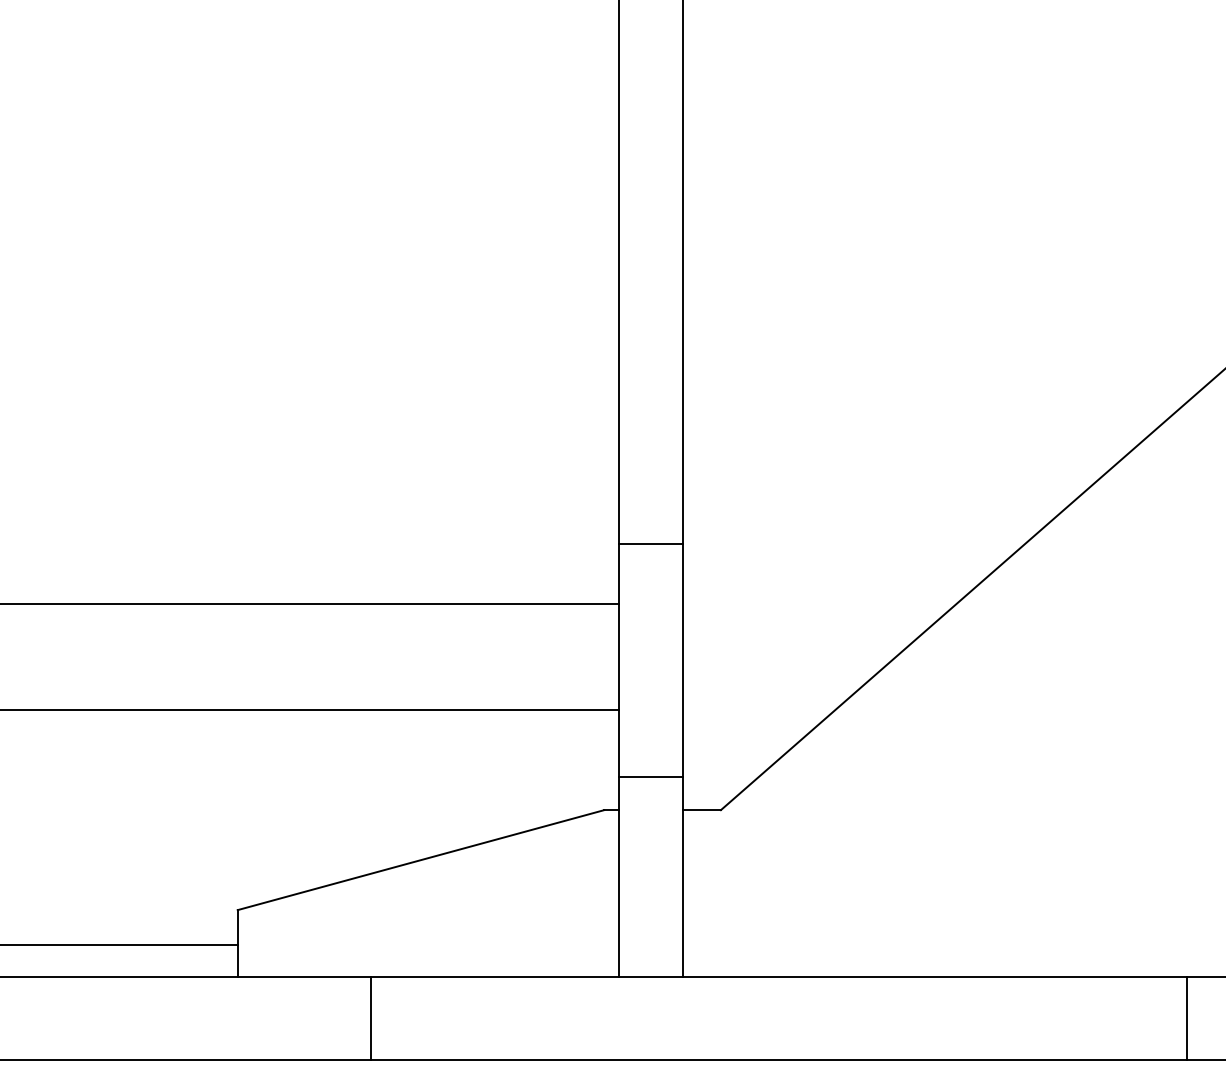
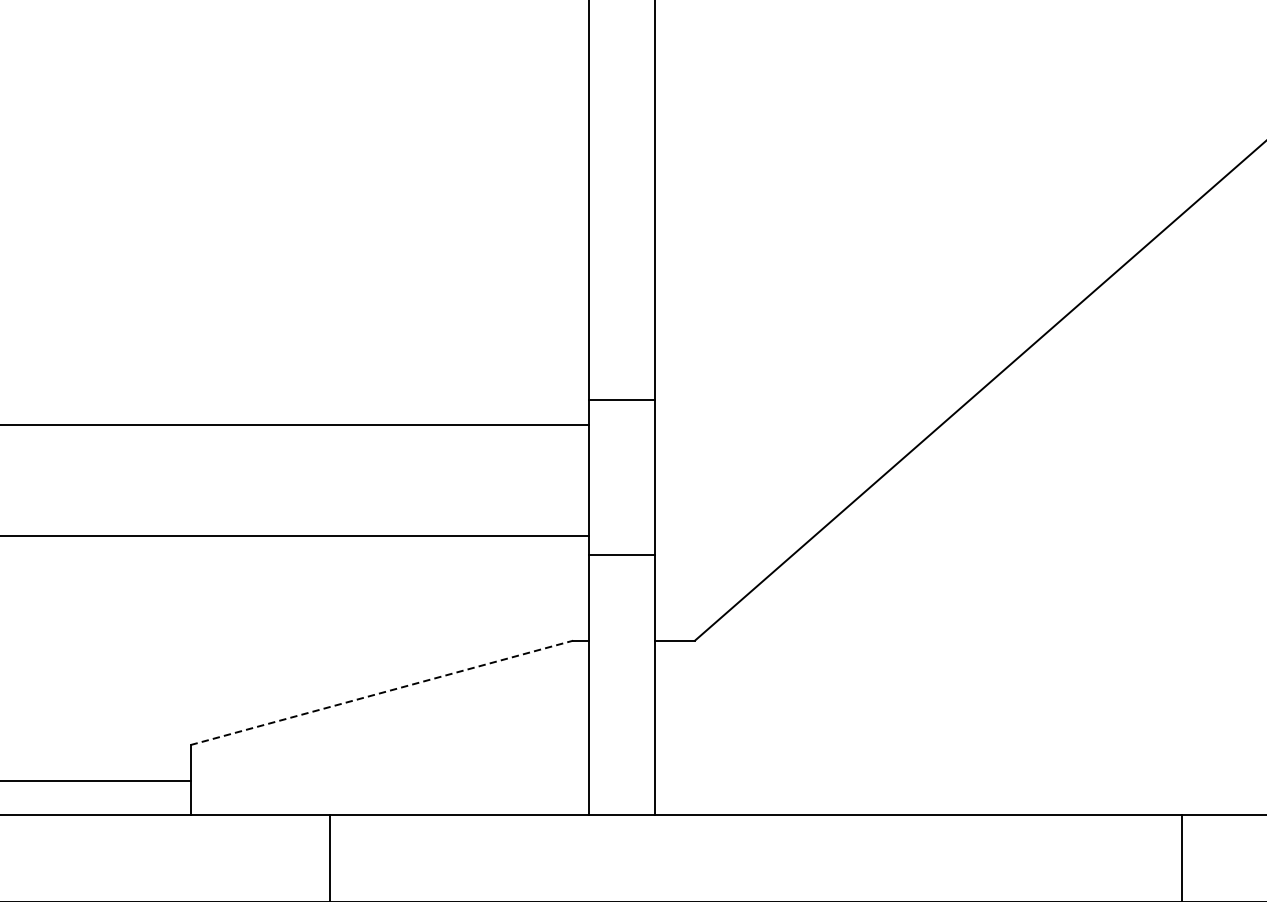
line: (650, 543) -> (621, 399), moved
line: (650, 776) -> (621, 554), moved
line: (421, 860) -> (382, 693), solid -> dashed

